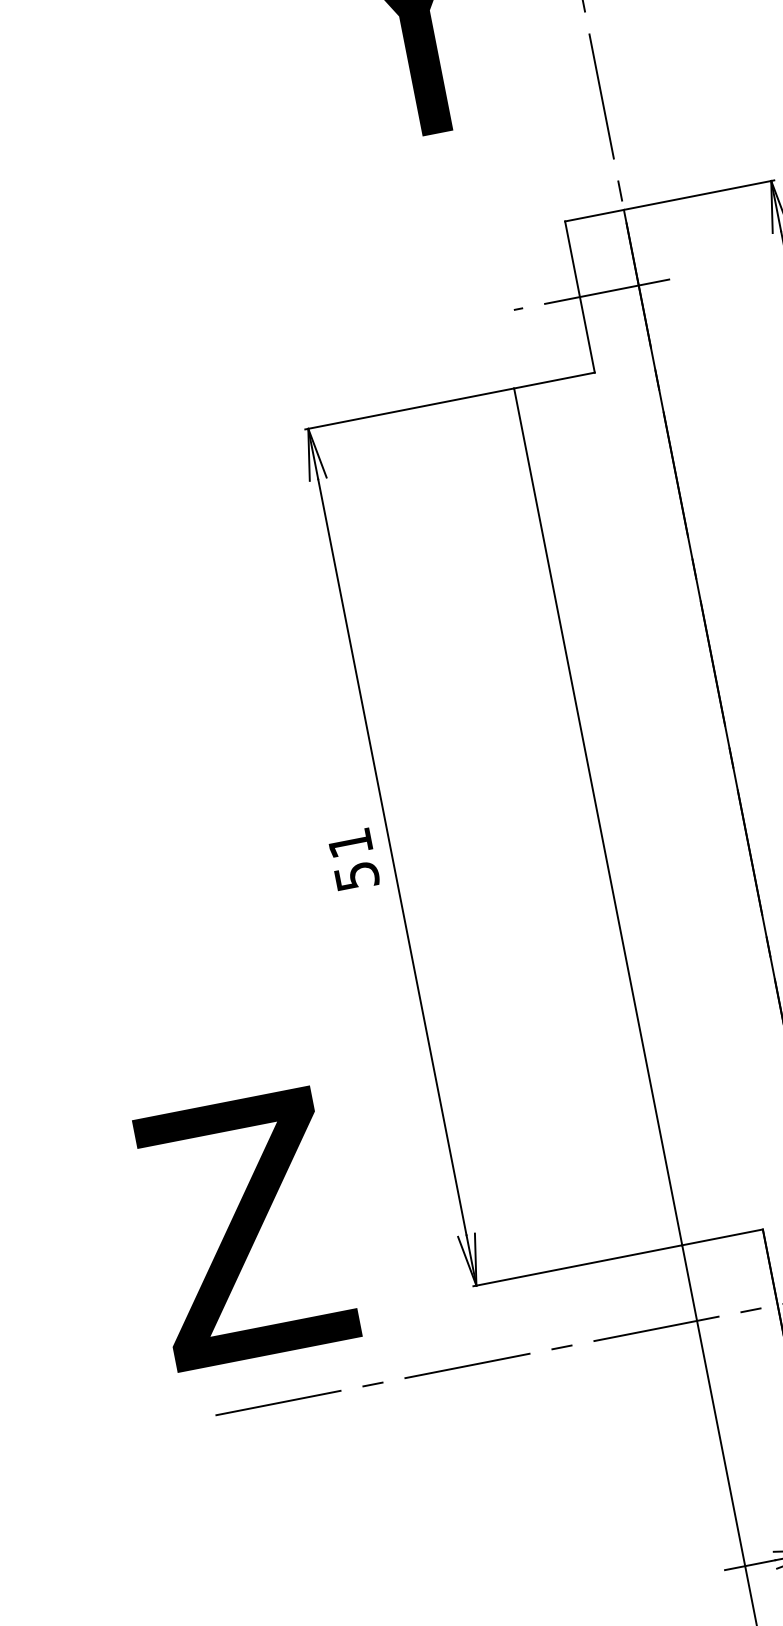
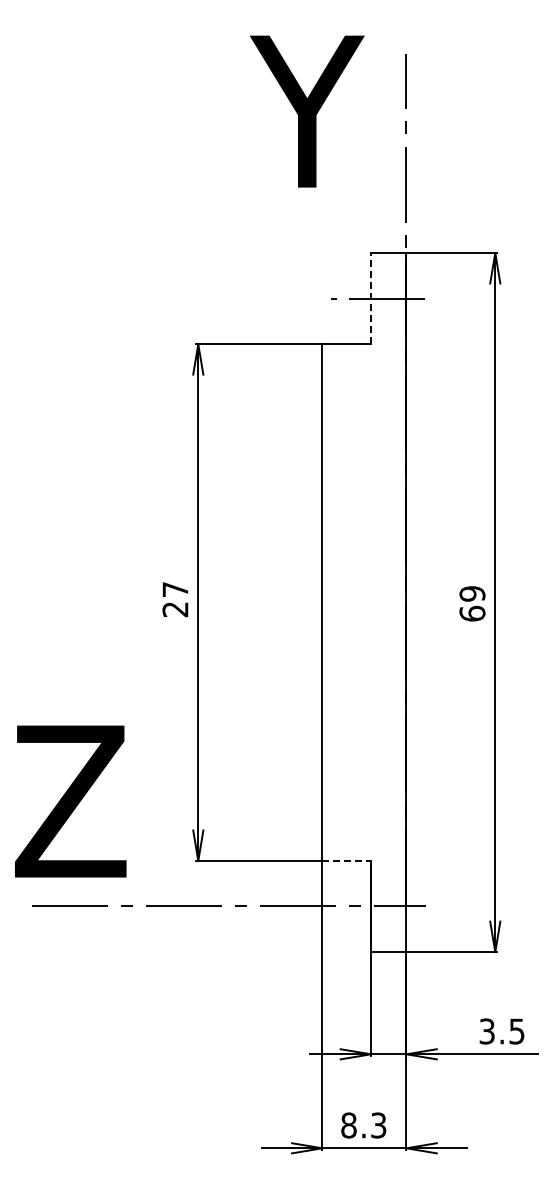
line: (580, 296) -> (371, 298), solid -> dashed
text: (353, 859) -> (175, 599), 51 -> 27
line: (723, 1236) -> (347, 860), solid -> dashed

